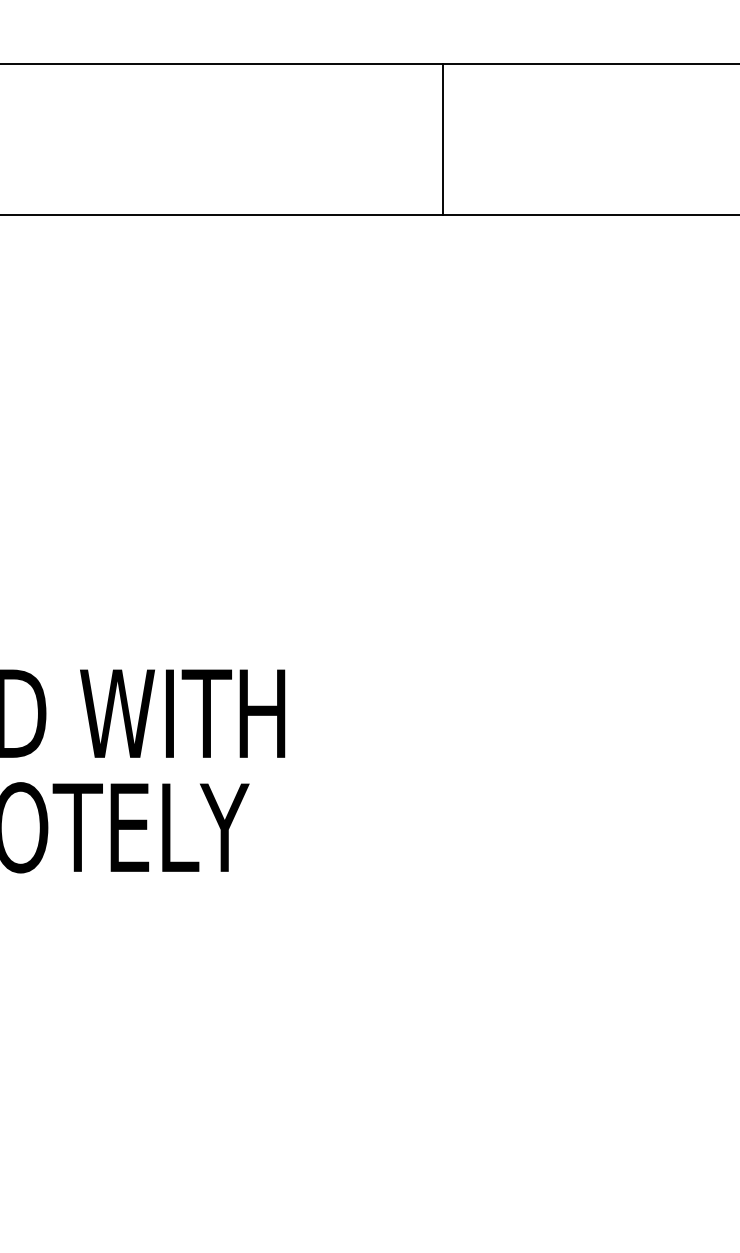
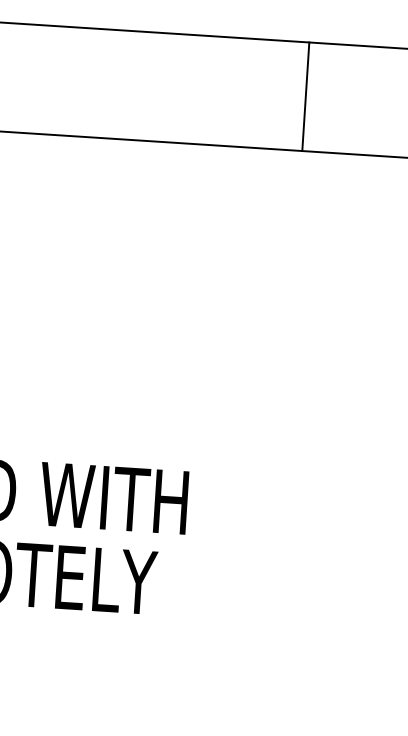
line: (442, 139) -> (305, 96), moved

